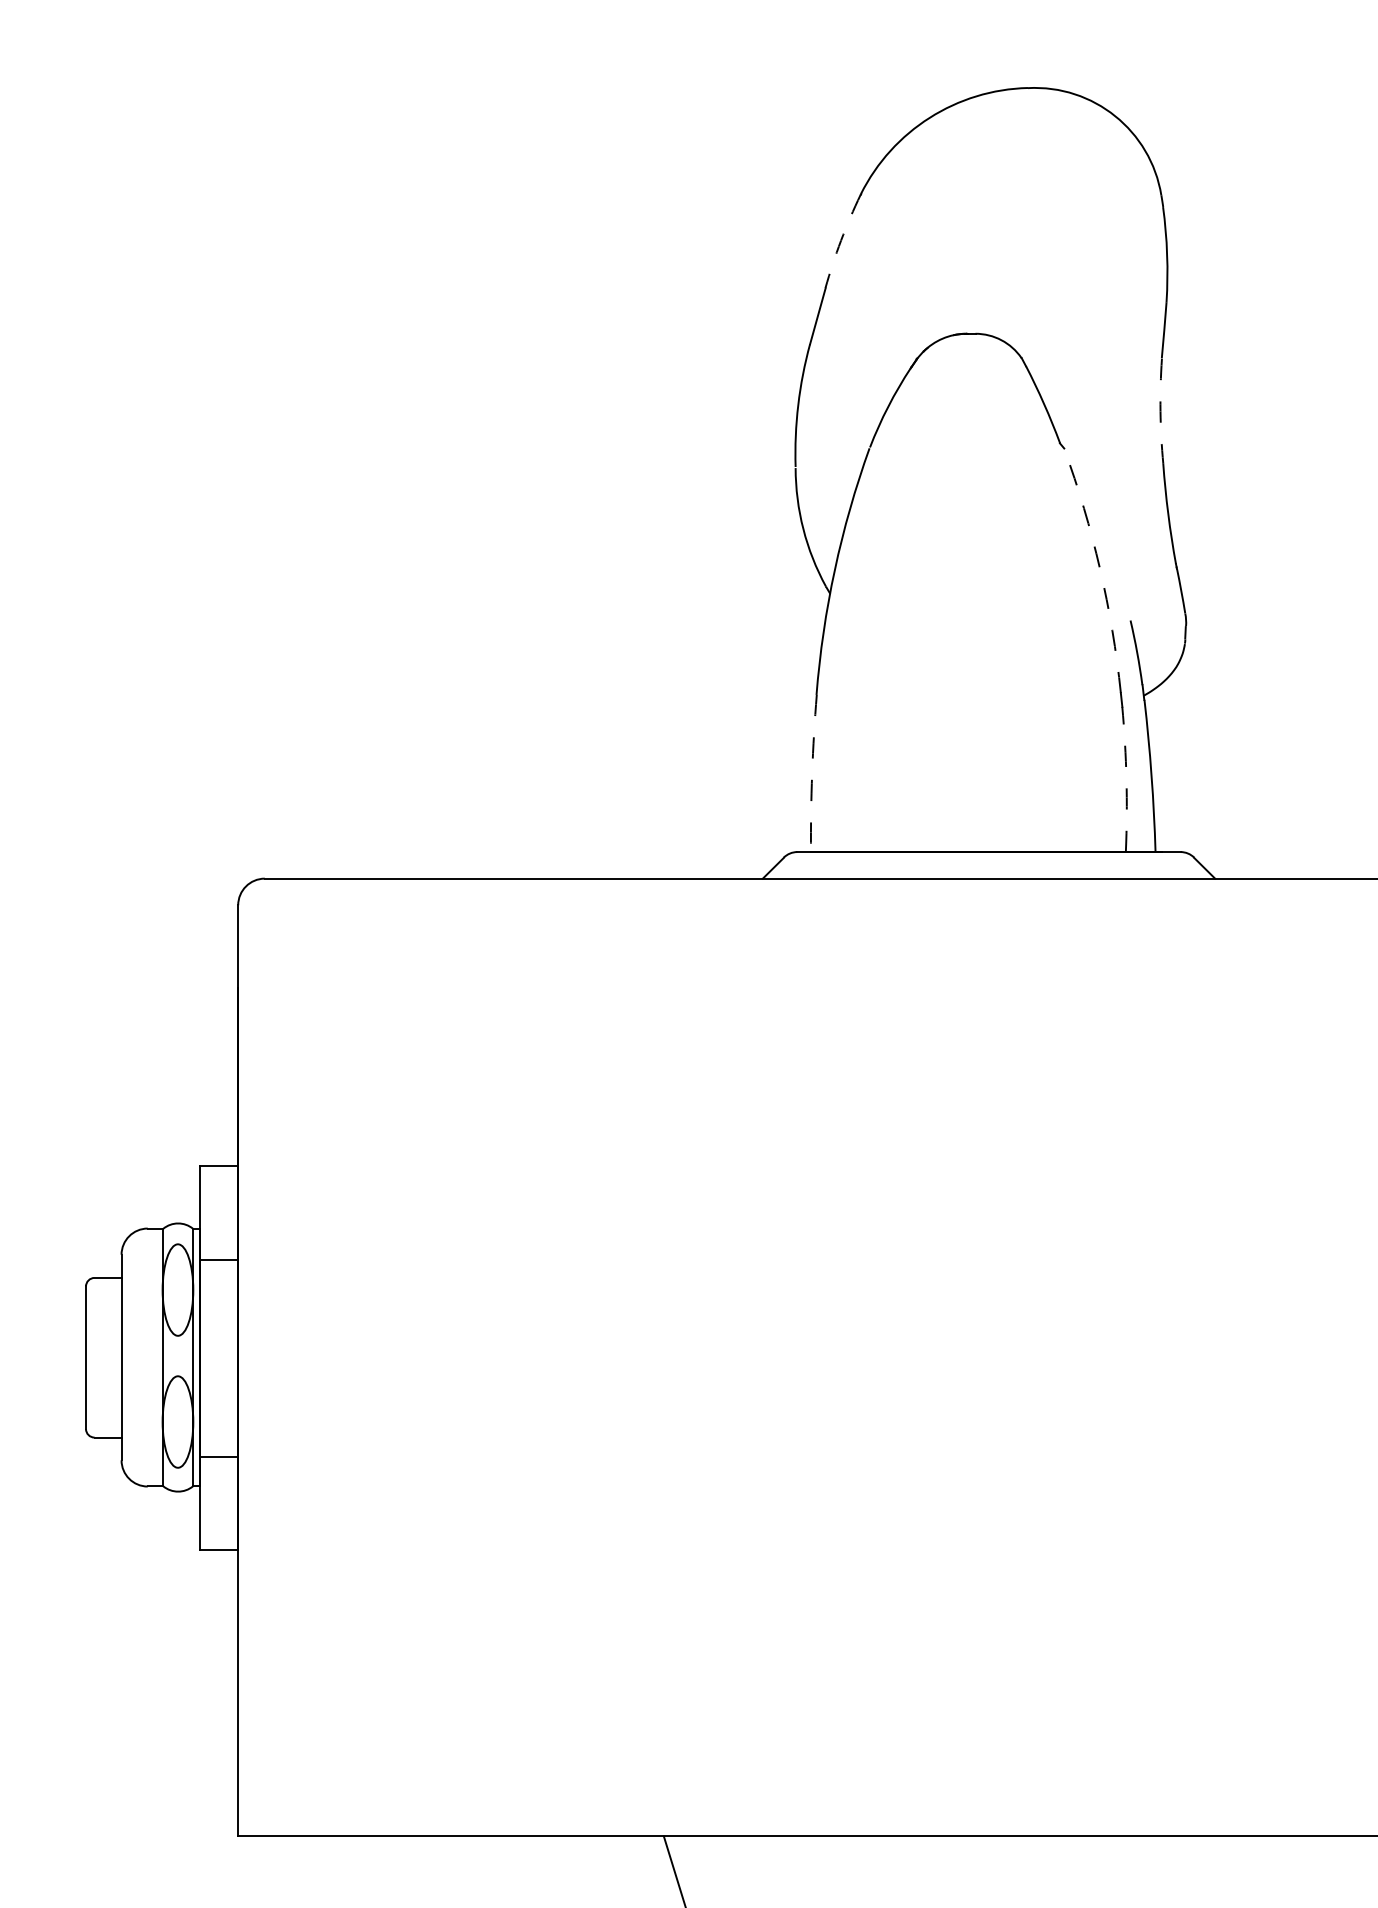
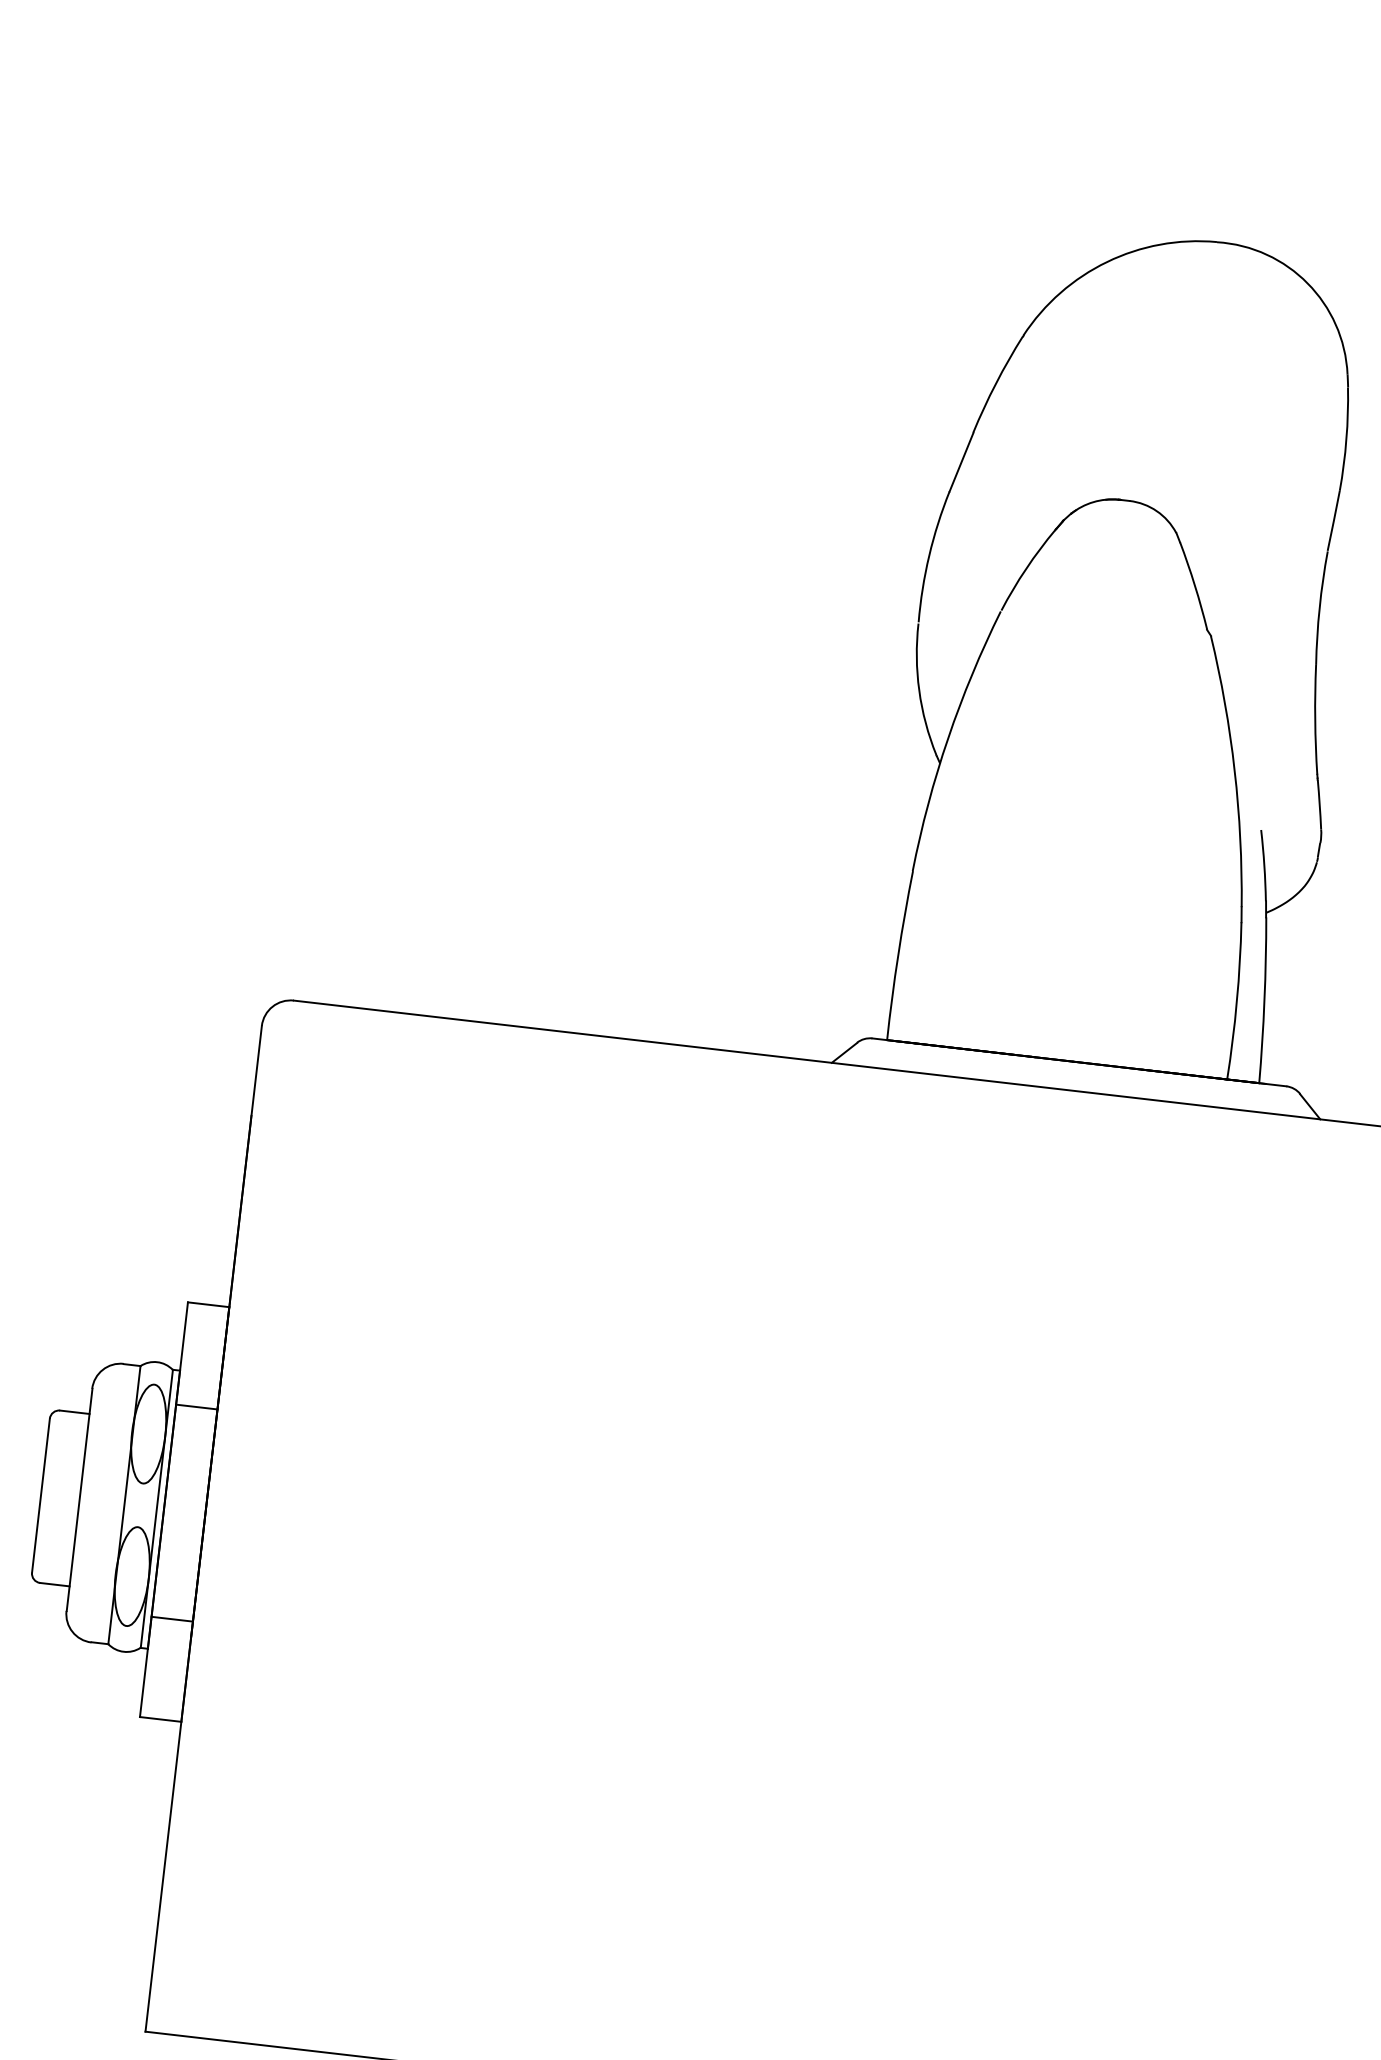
arc: (841, 240) -> (996, 383), dashed -> solid
arc: (1160, 411) -> (1319, 608), dashed -> solid
arc: (1100, 569) -> (1235, 771), dashed -> solid
arc: (812, 773) -> (898, 955), dashed -> solid
arc: (1126, 779) -> (1236, 1001), dashed -> solid

